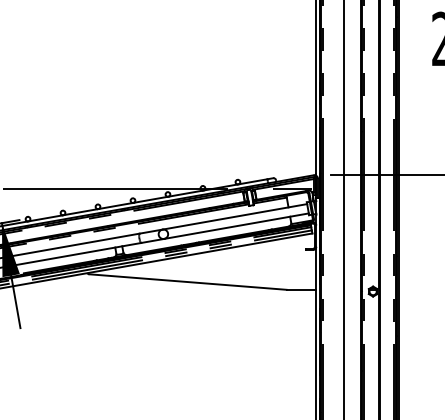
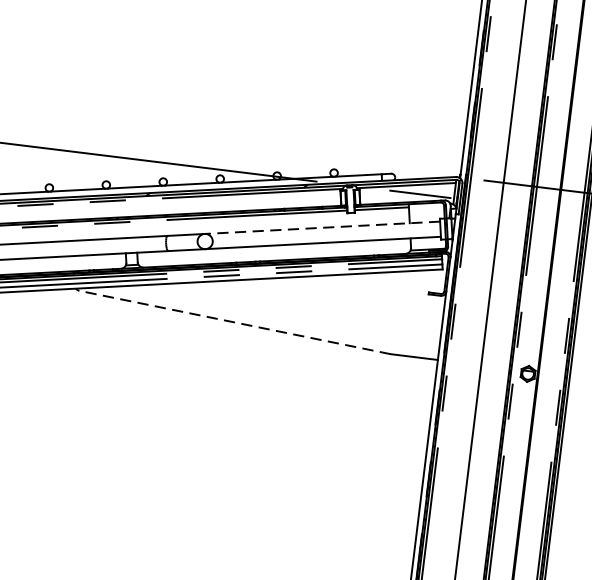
line: (234, 216) -> (321, 227), solid -> dashed
line: (188, 282) -> (235, 323), solid -> dashed

